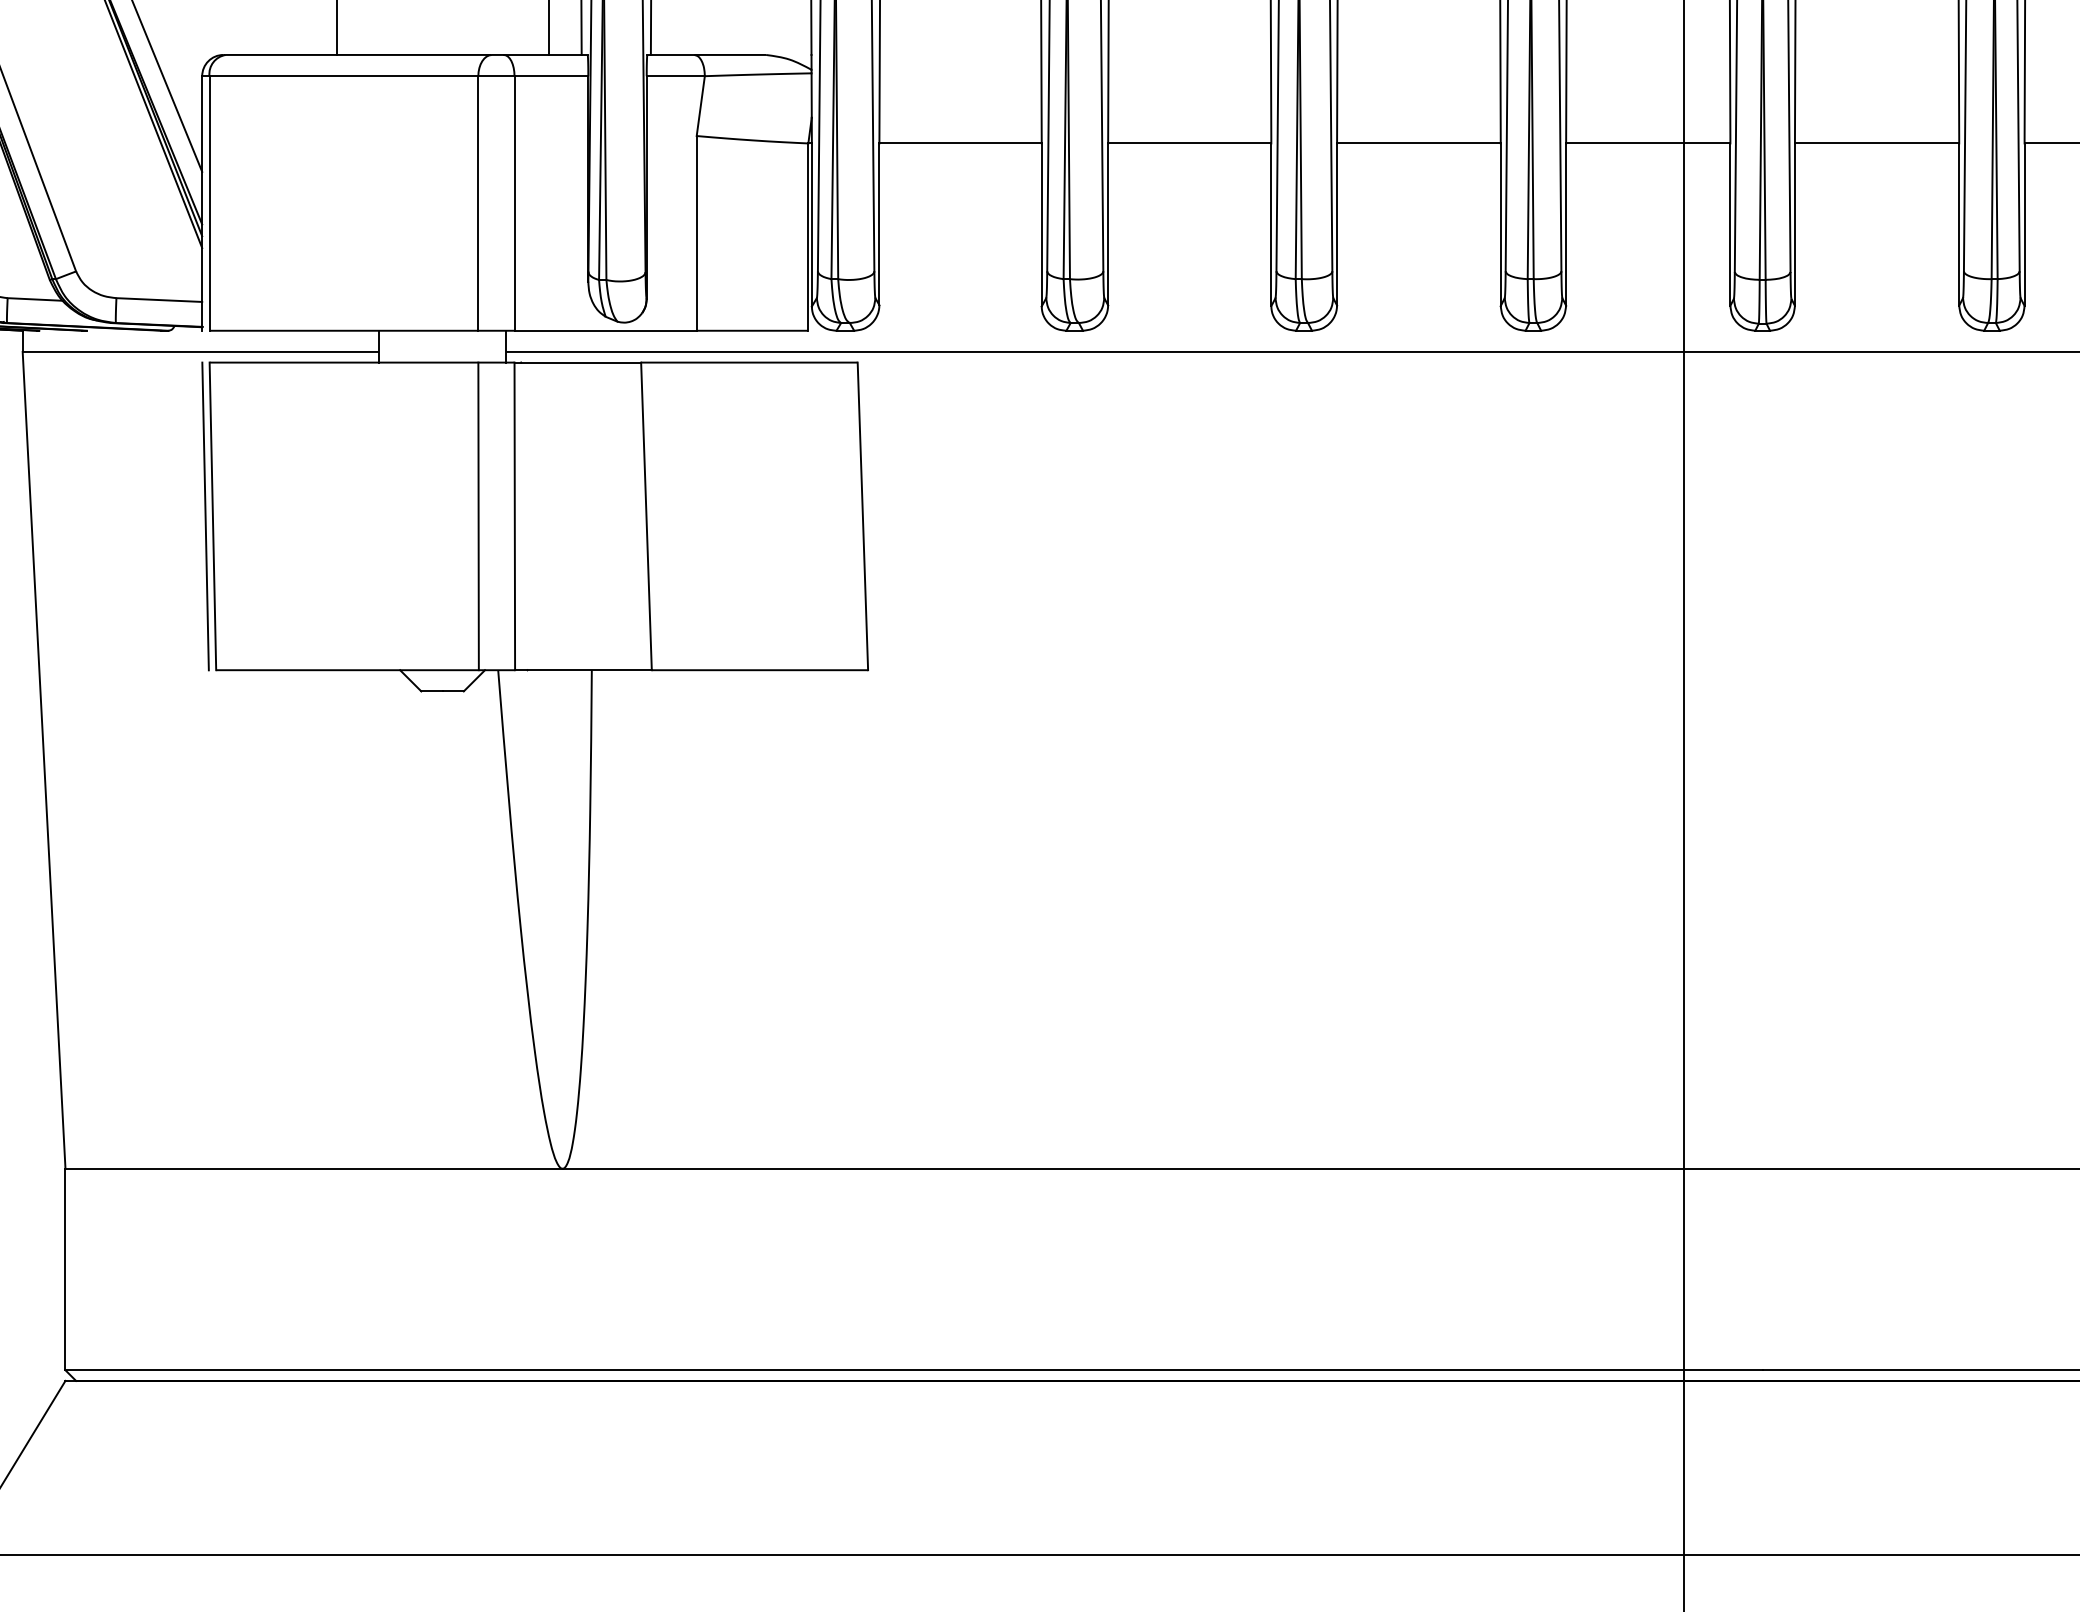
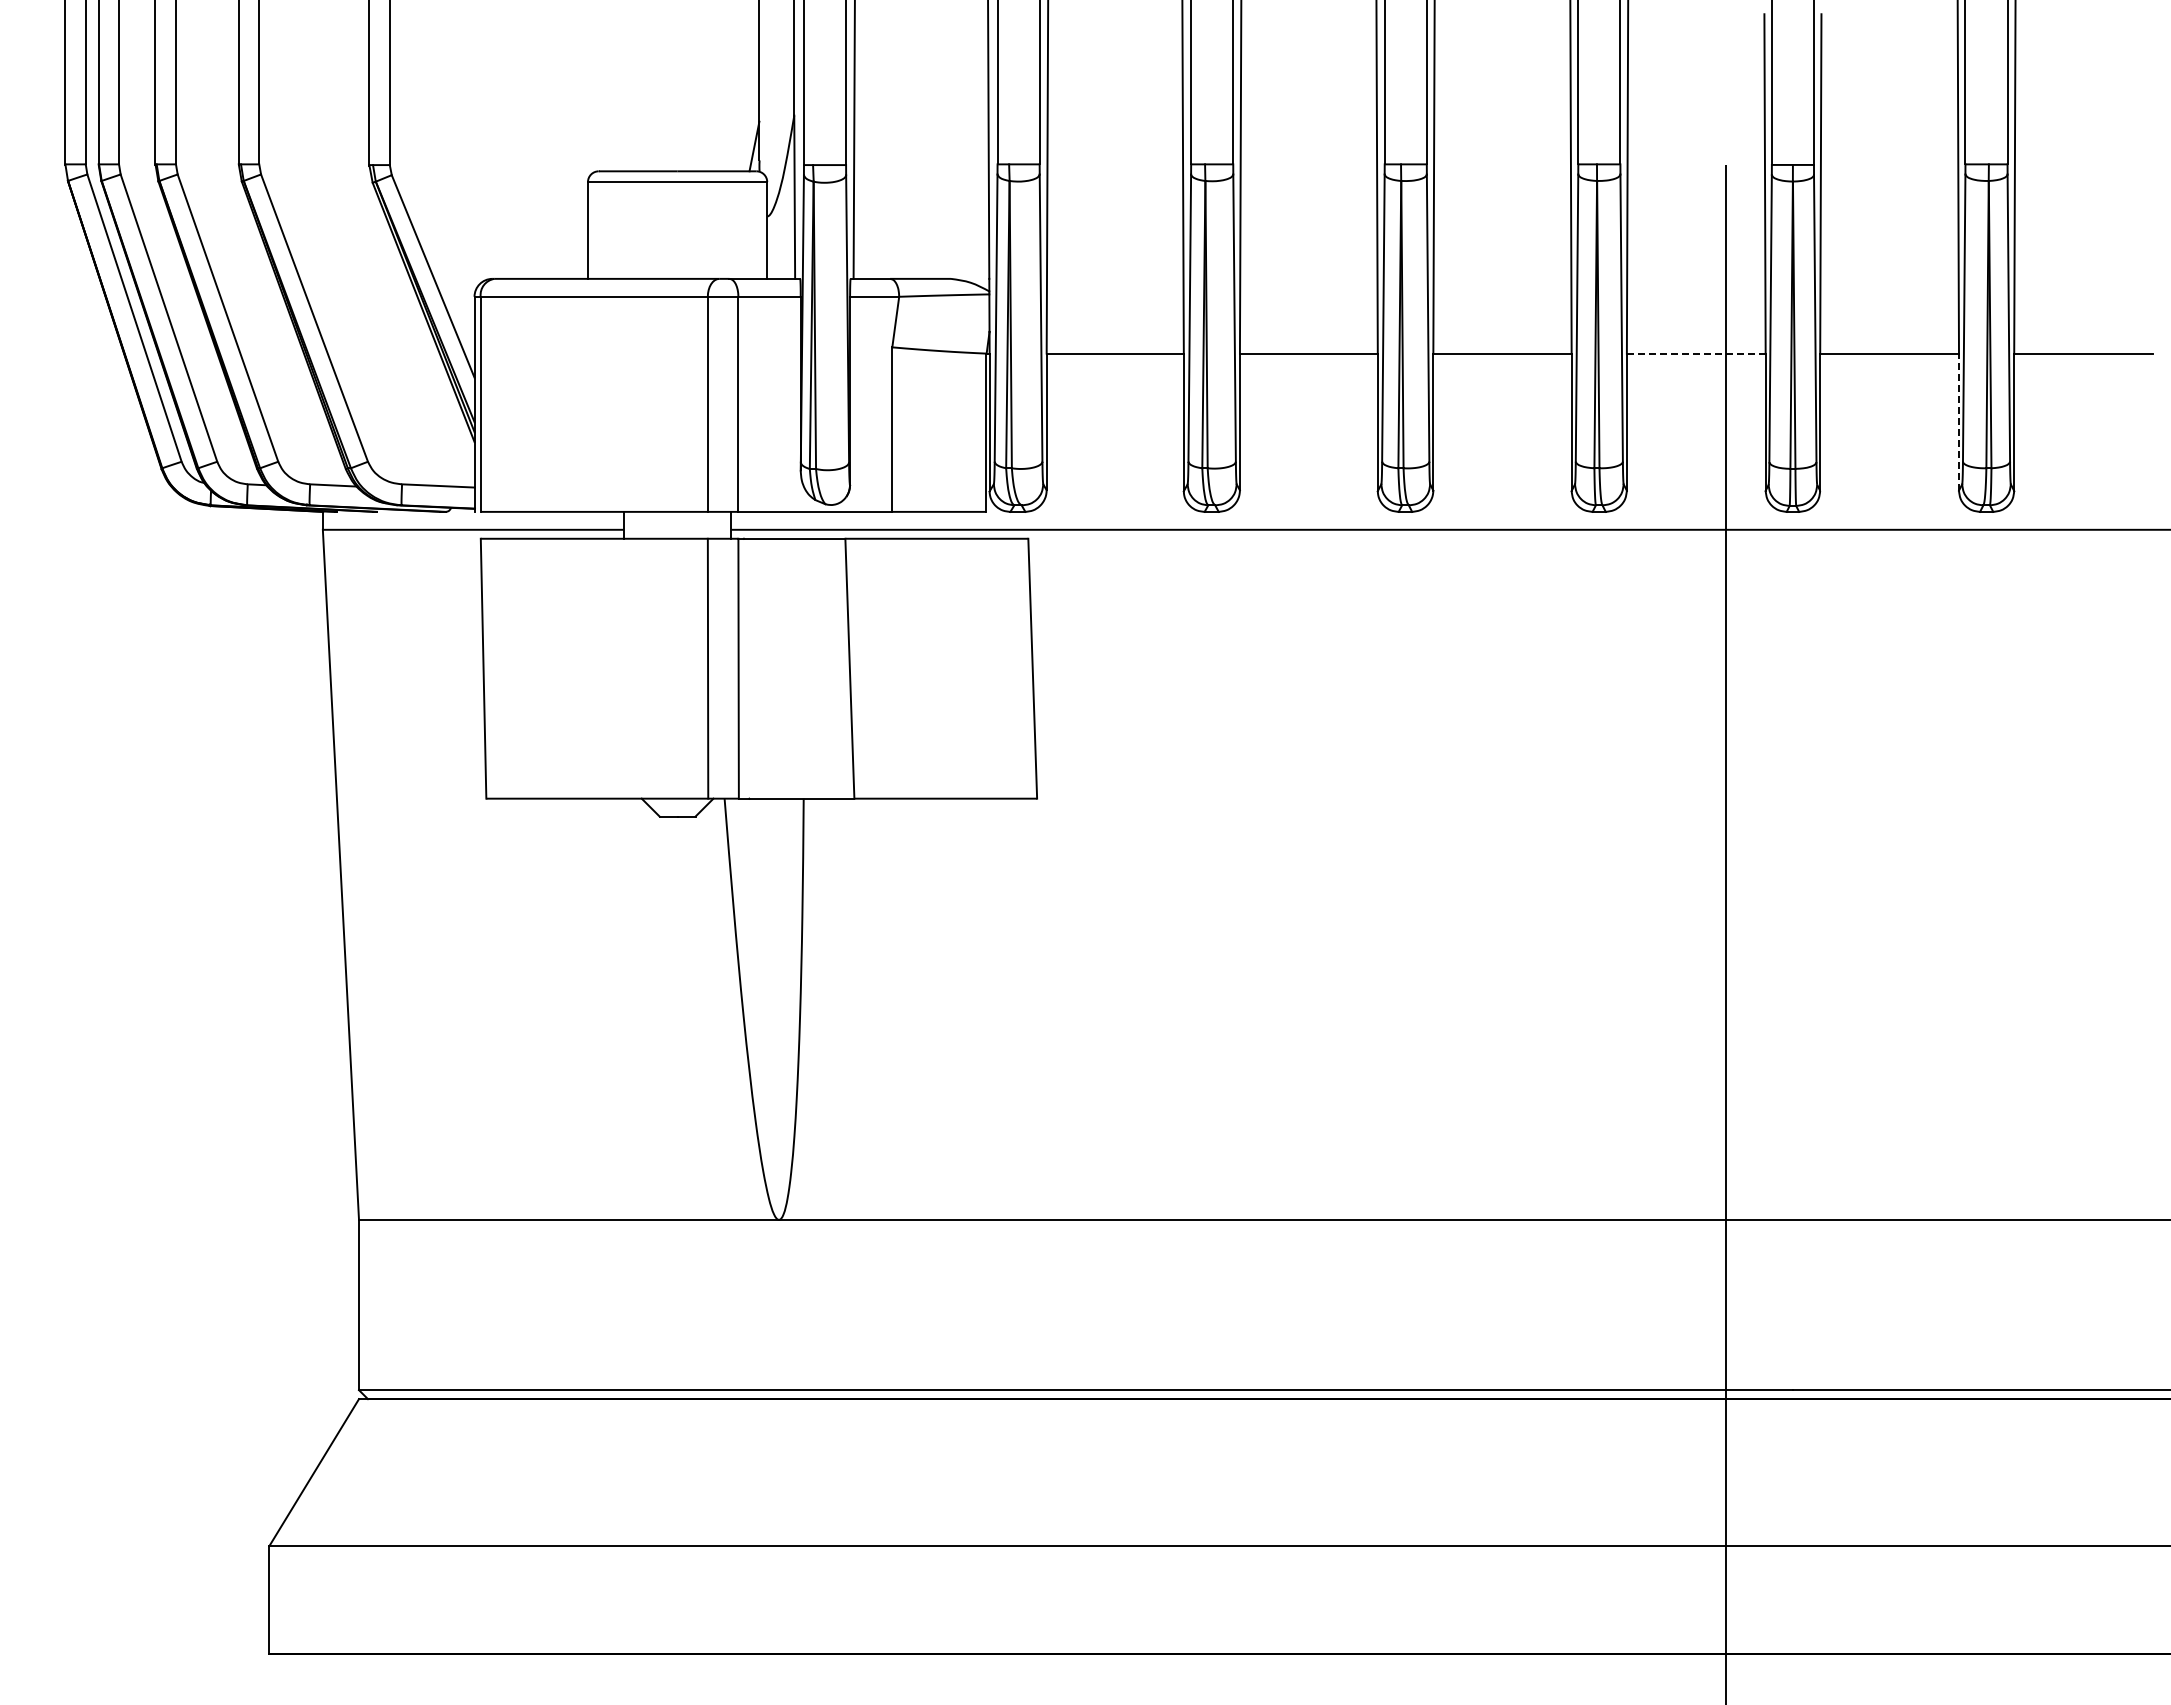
line: (1647, 143) -> (1695, 353), solid -> dashed
line: (1958, 224) -> (1958, 422), solid -> dashed
line: (205, 516) -> (477, 668), removed

